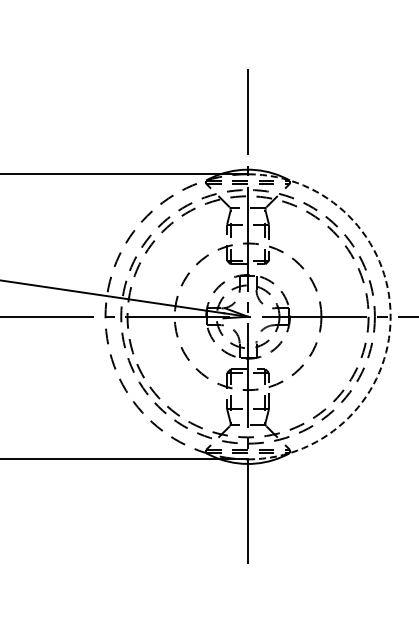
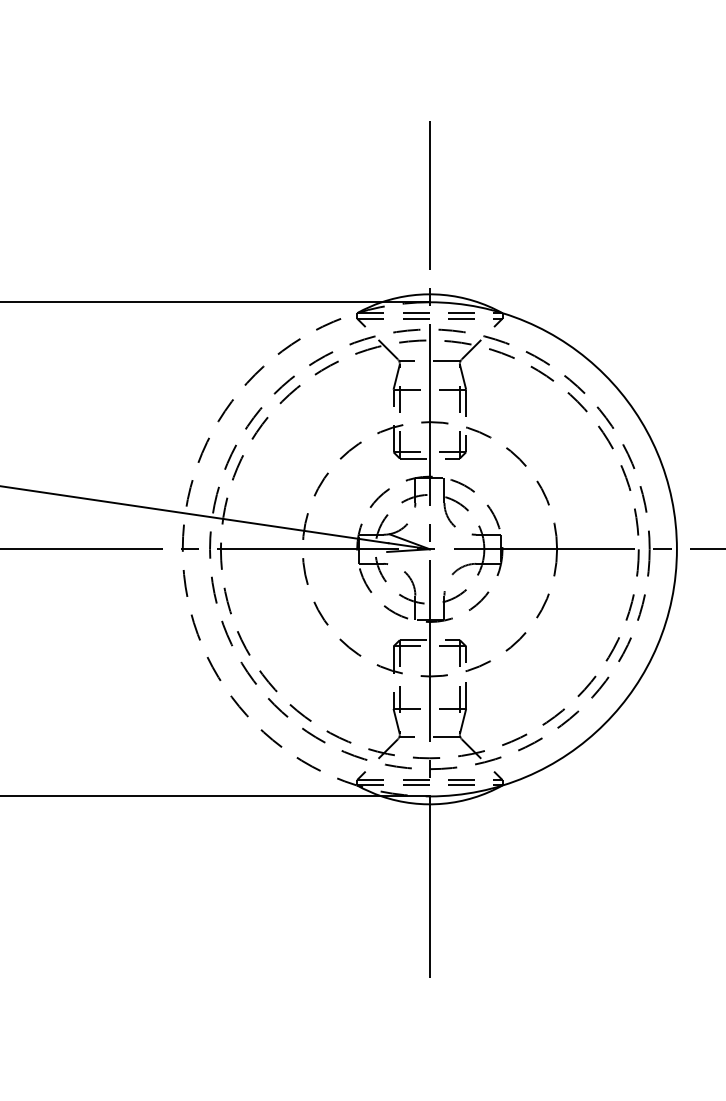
arc: (390, 316) -> (676, 548), dashed -> solid

